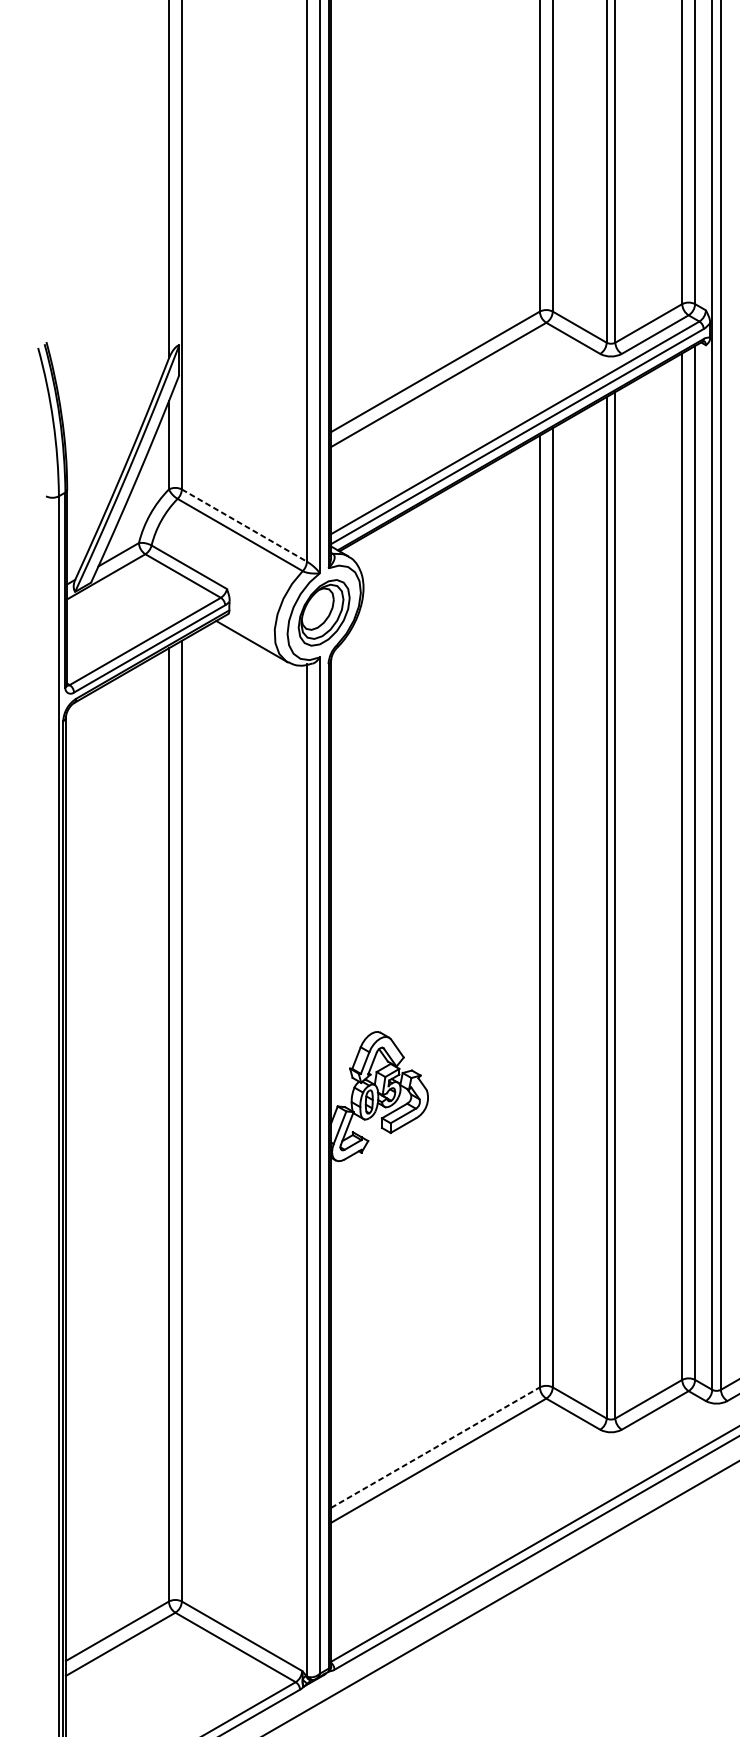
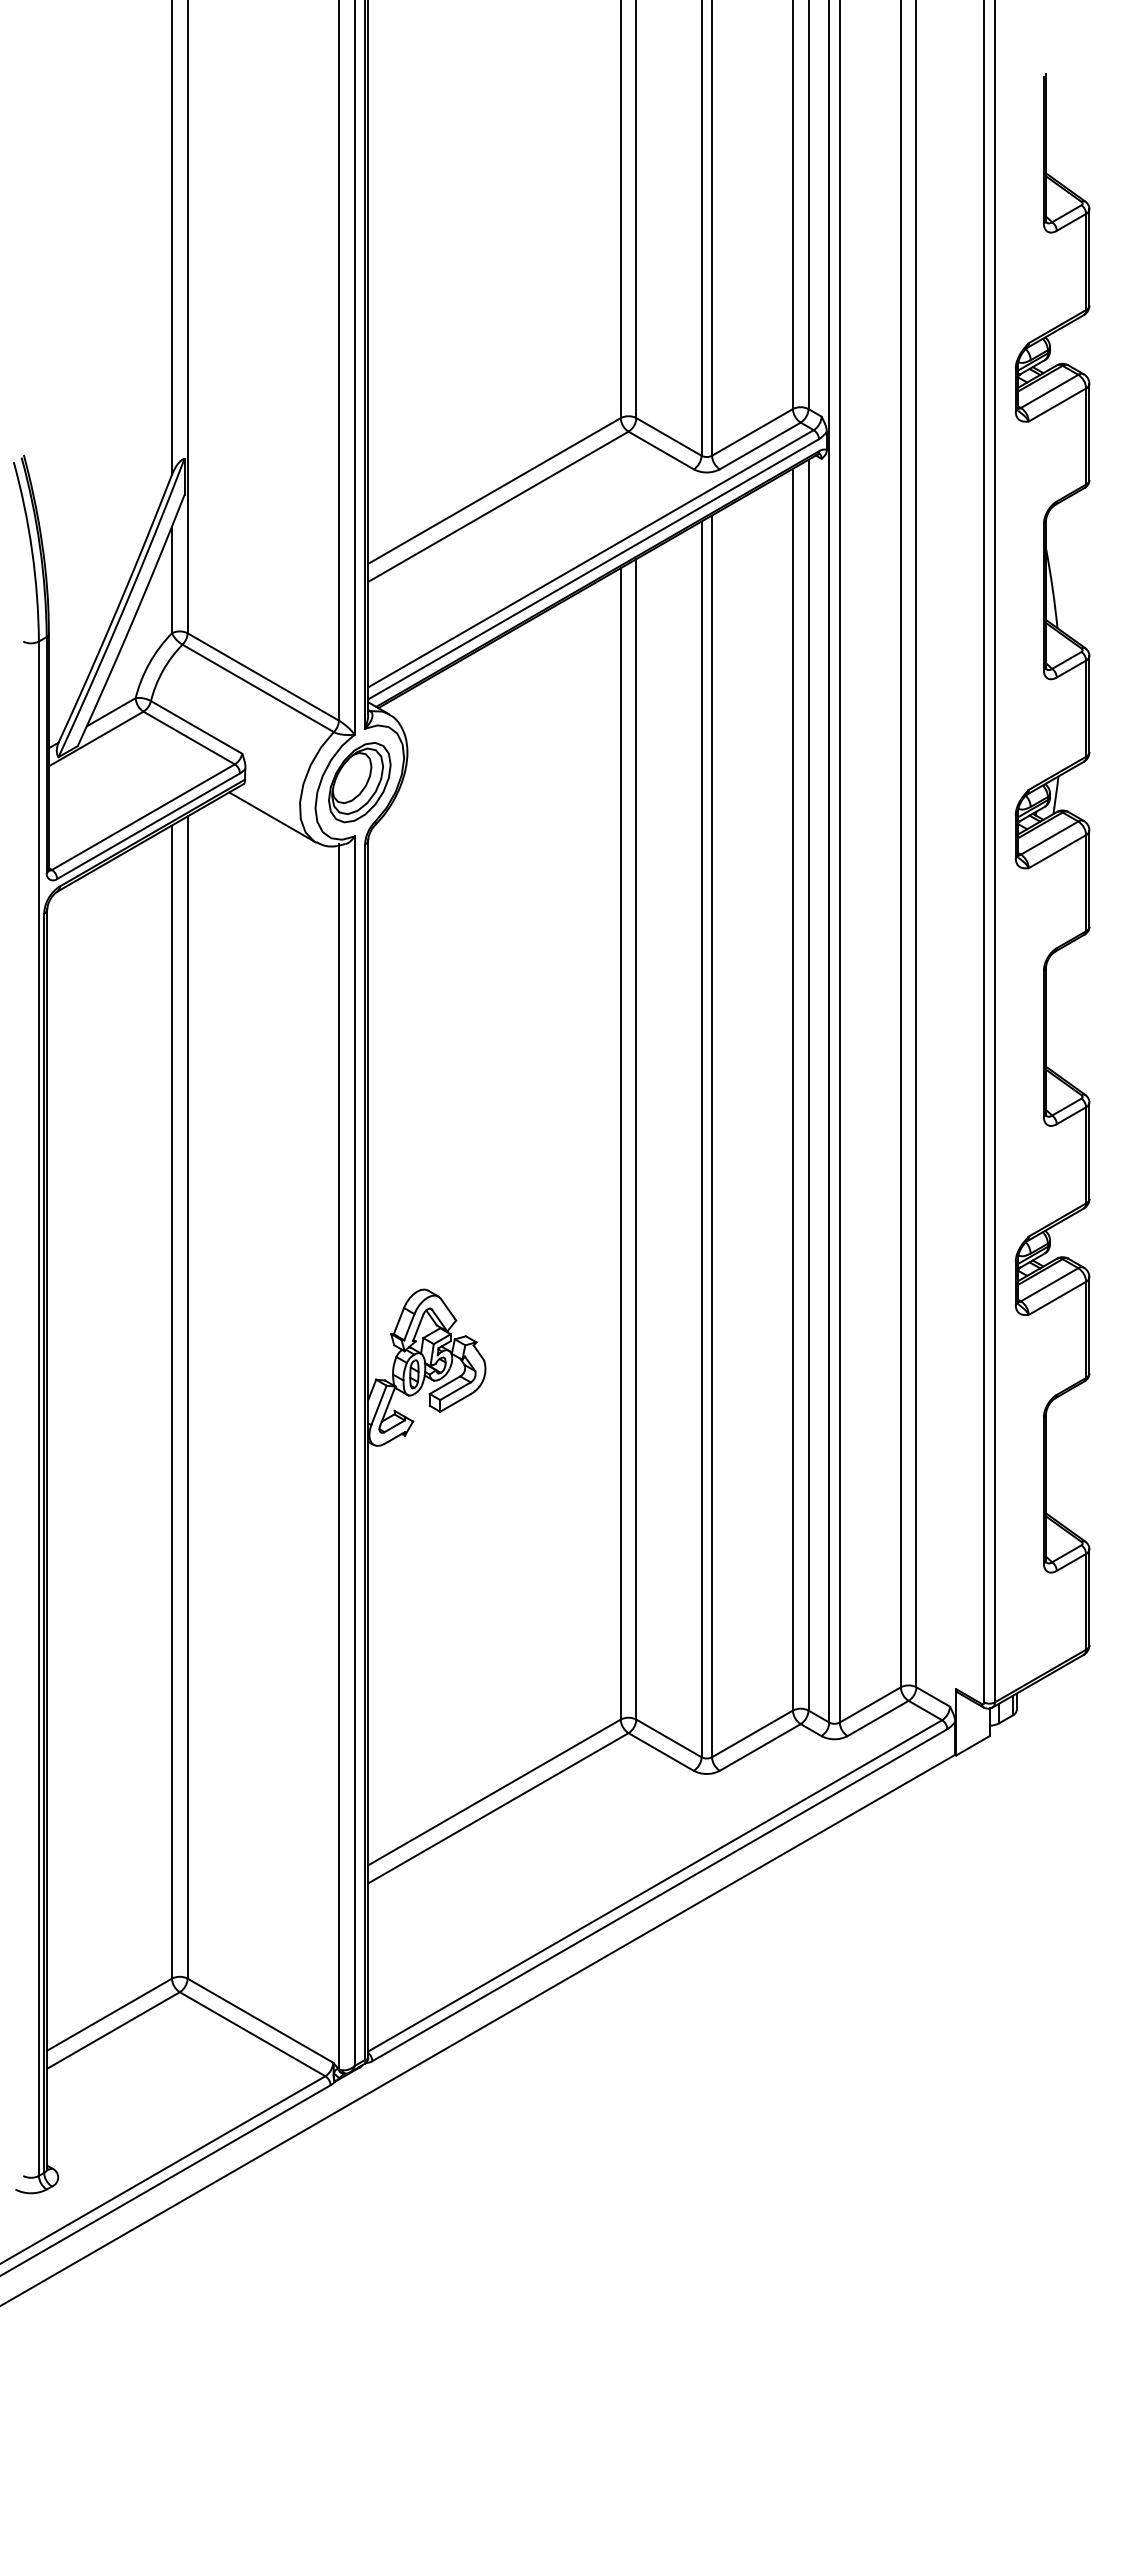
line: (244, 525) -> (263, 677), dashed -> solid
line: (435, 1447) -> (494, 1792), dashed -> solid

